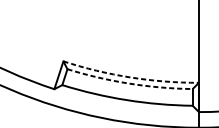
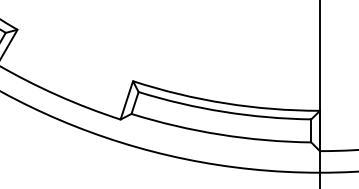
arc: (130, 77) -> (225, 103), dashed -> solid
arc: (129, 83) -> (223, 111), dashed -> solid

